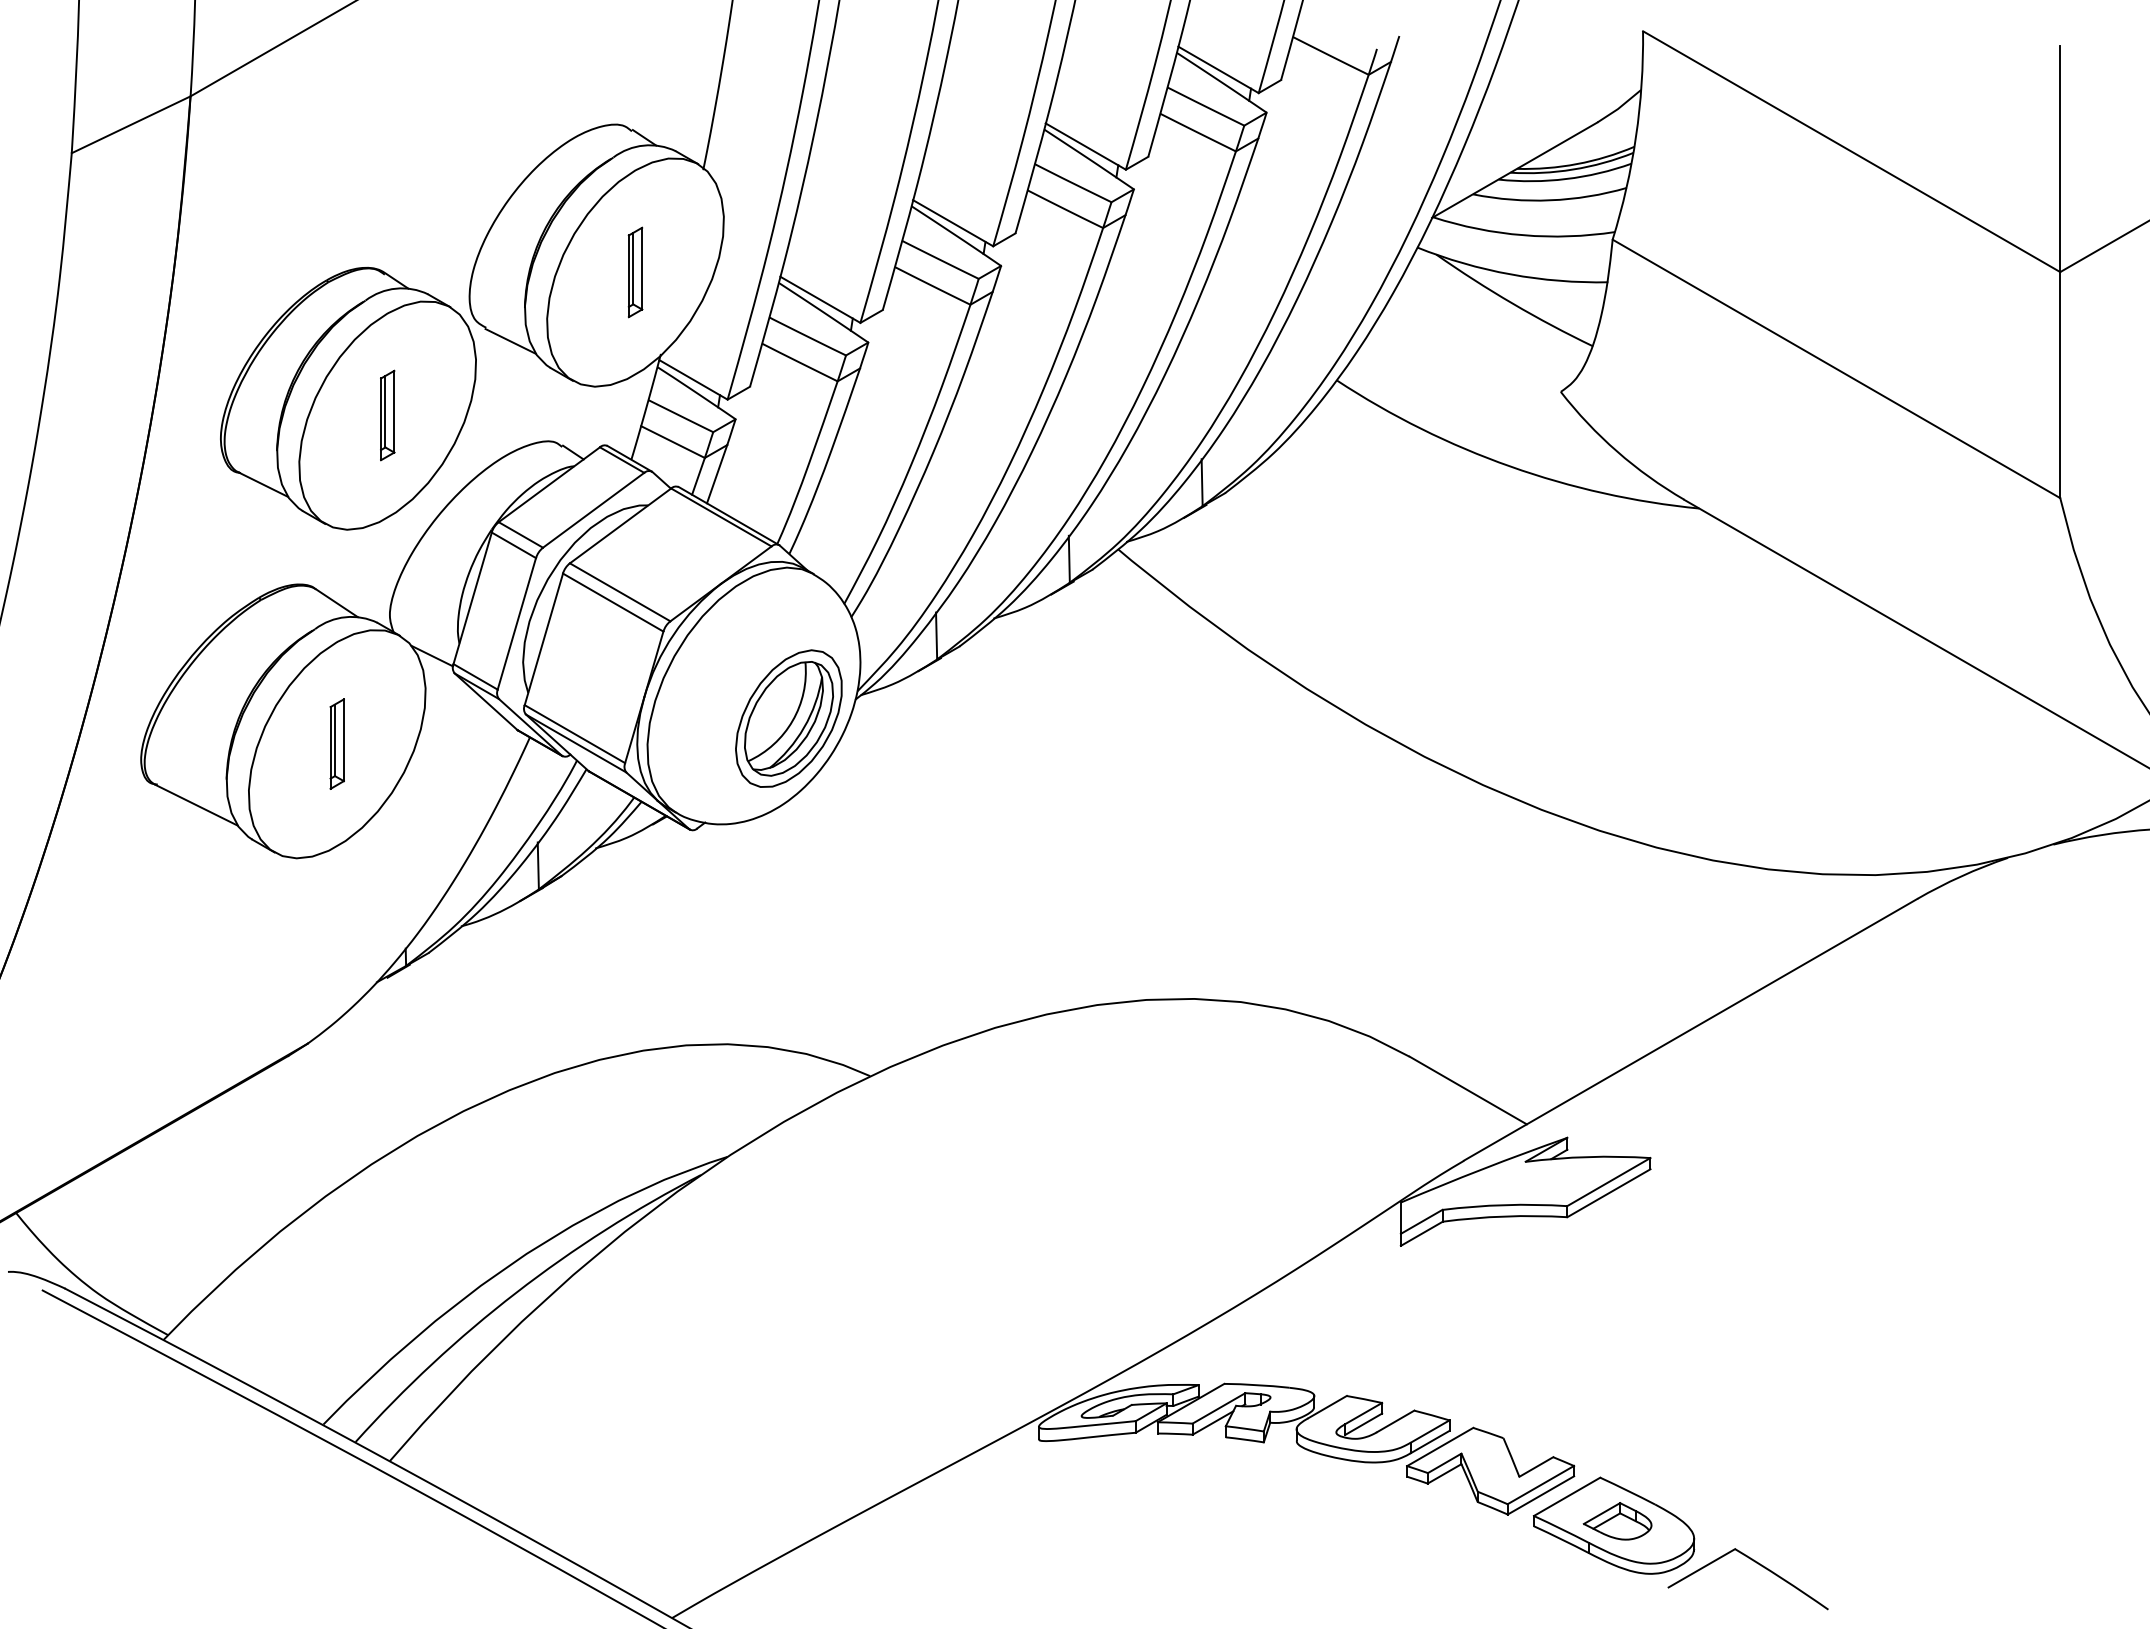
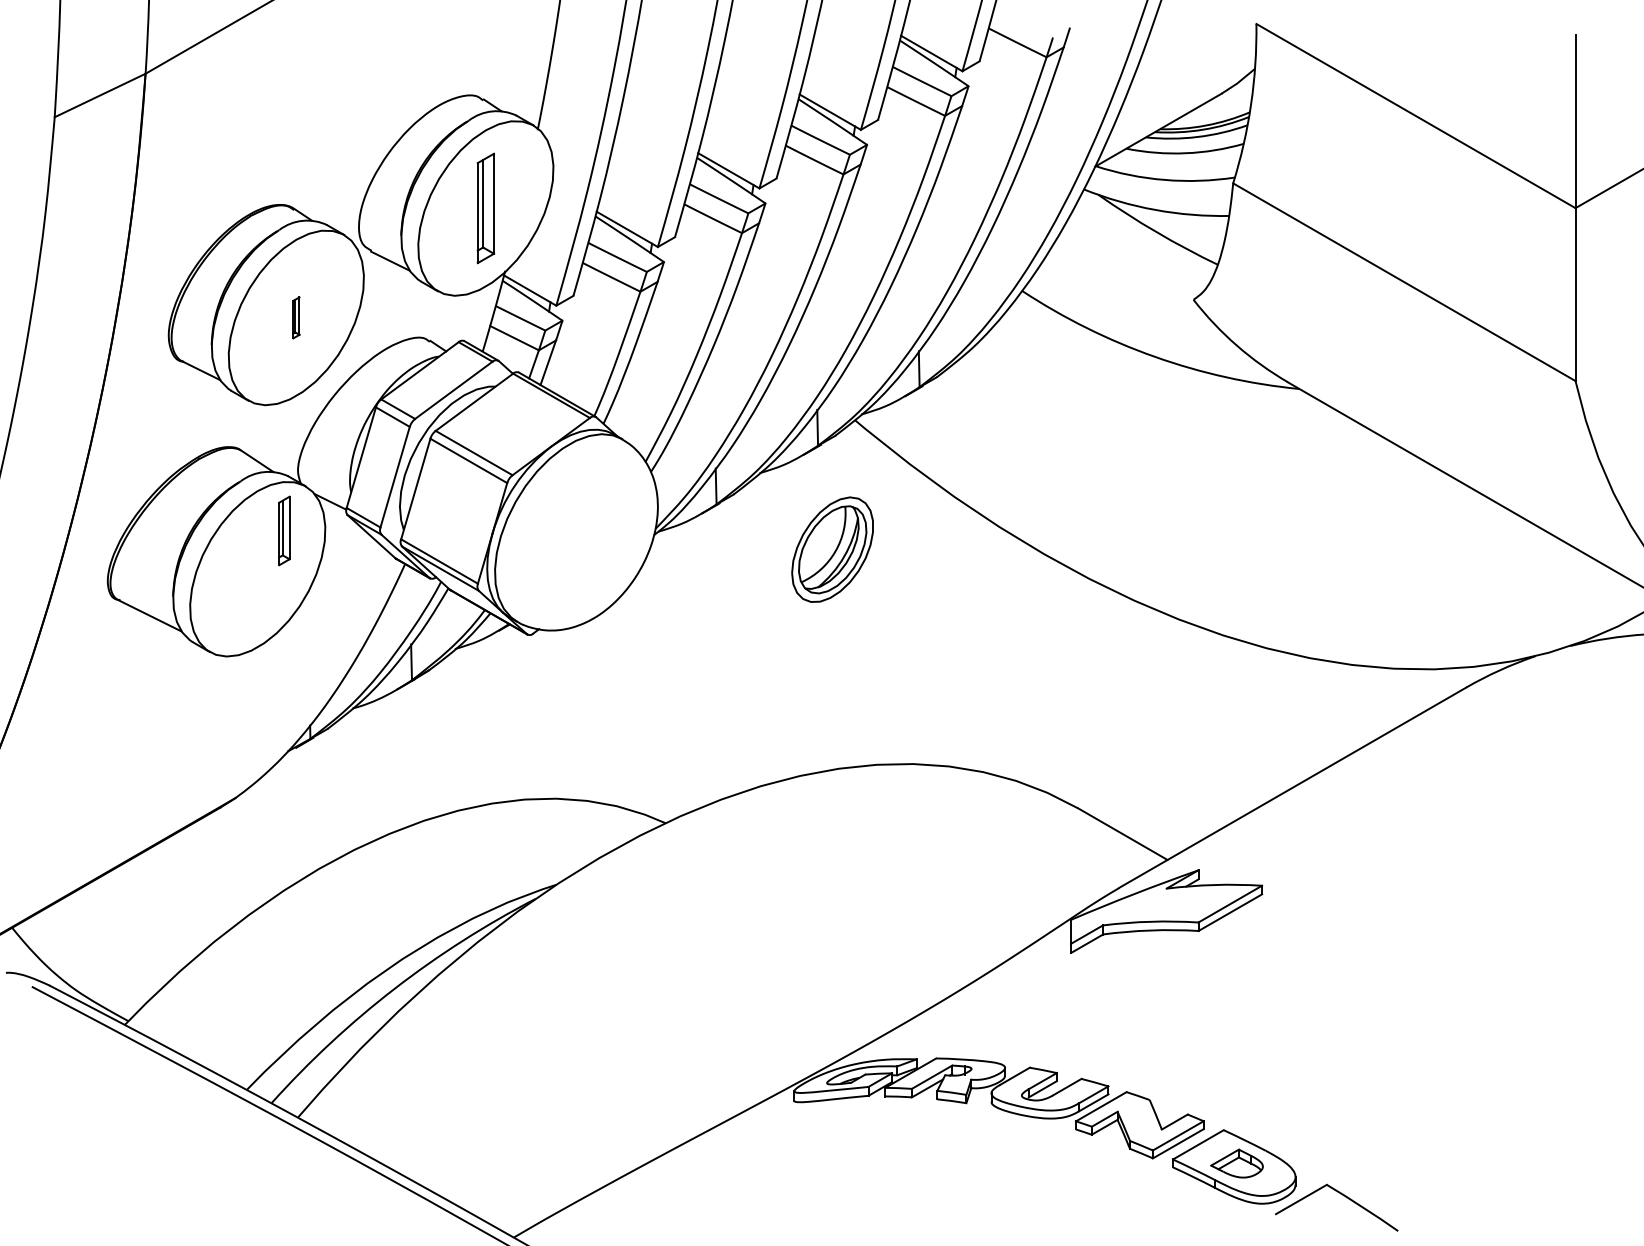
part: (635, 272) -> (485, 208), size x1.6
part: (387, 415) -> (296, 317), size x0.6
part: (788, 718) -> (832, 549), moved
part: (336, 743) -> (283, 530), moved

